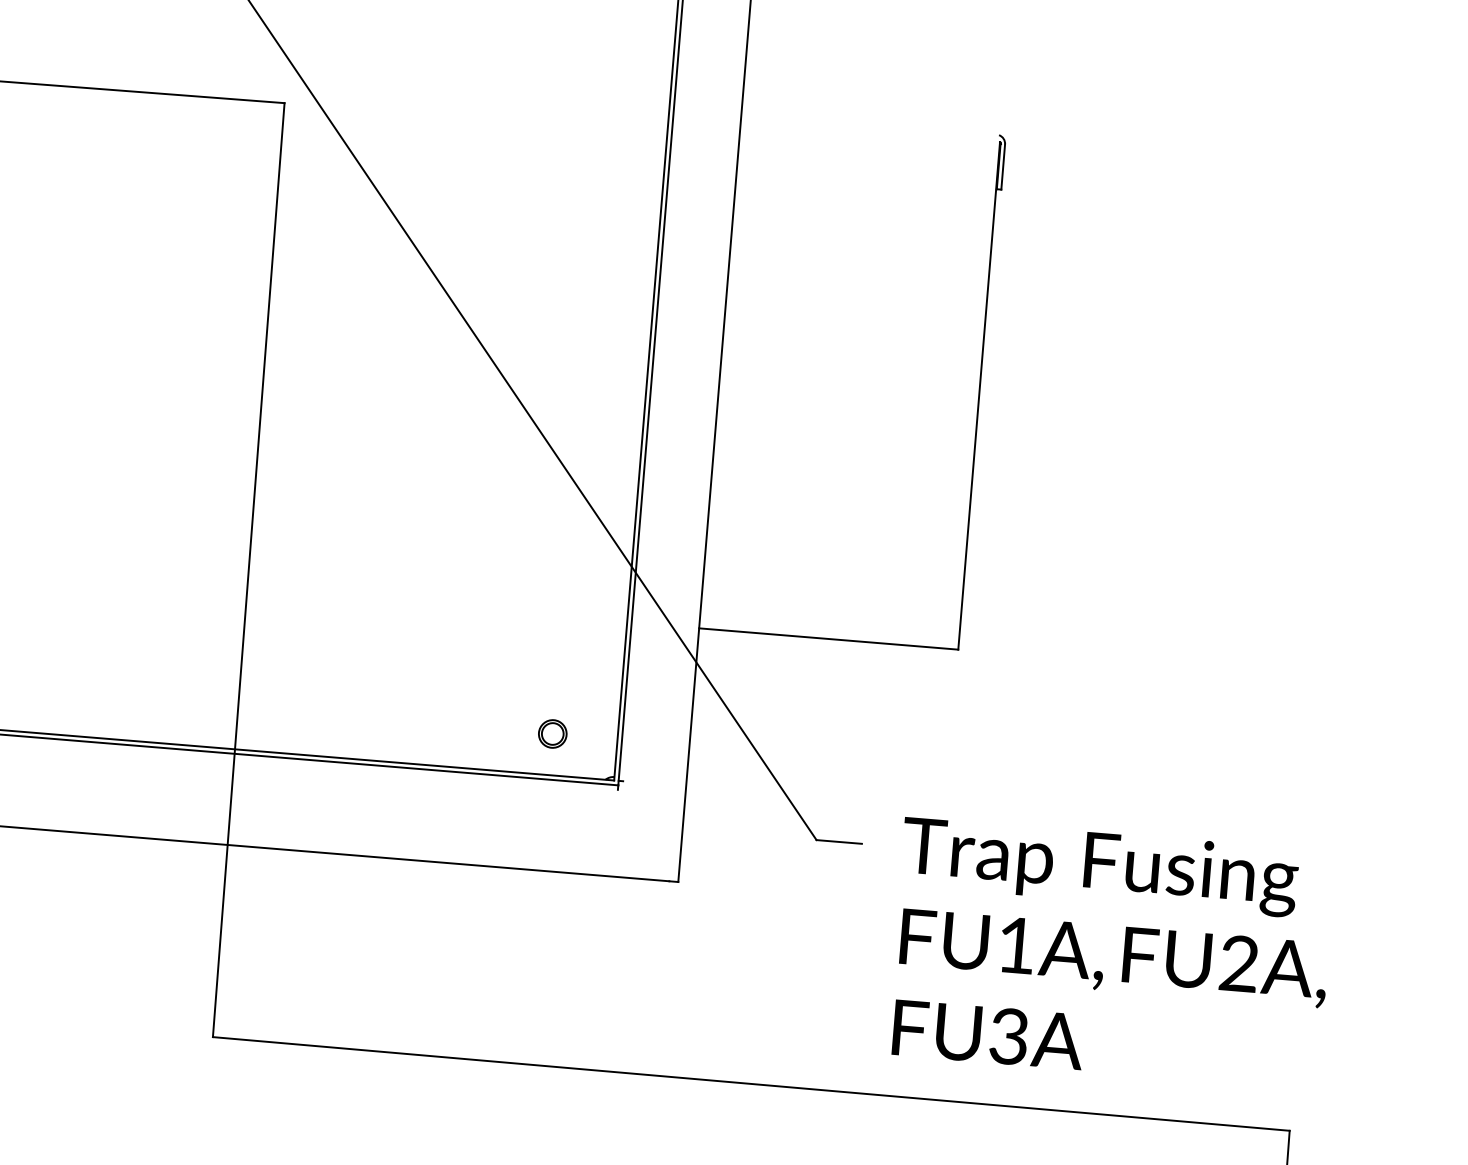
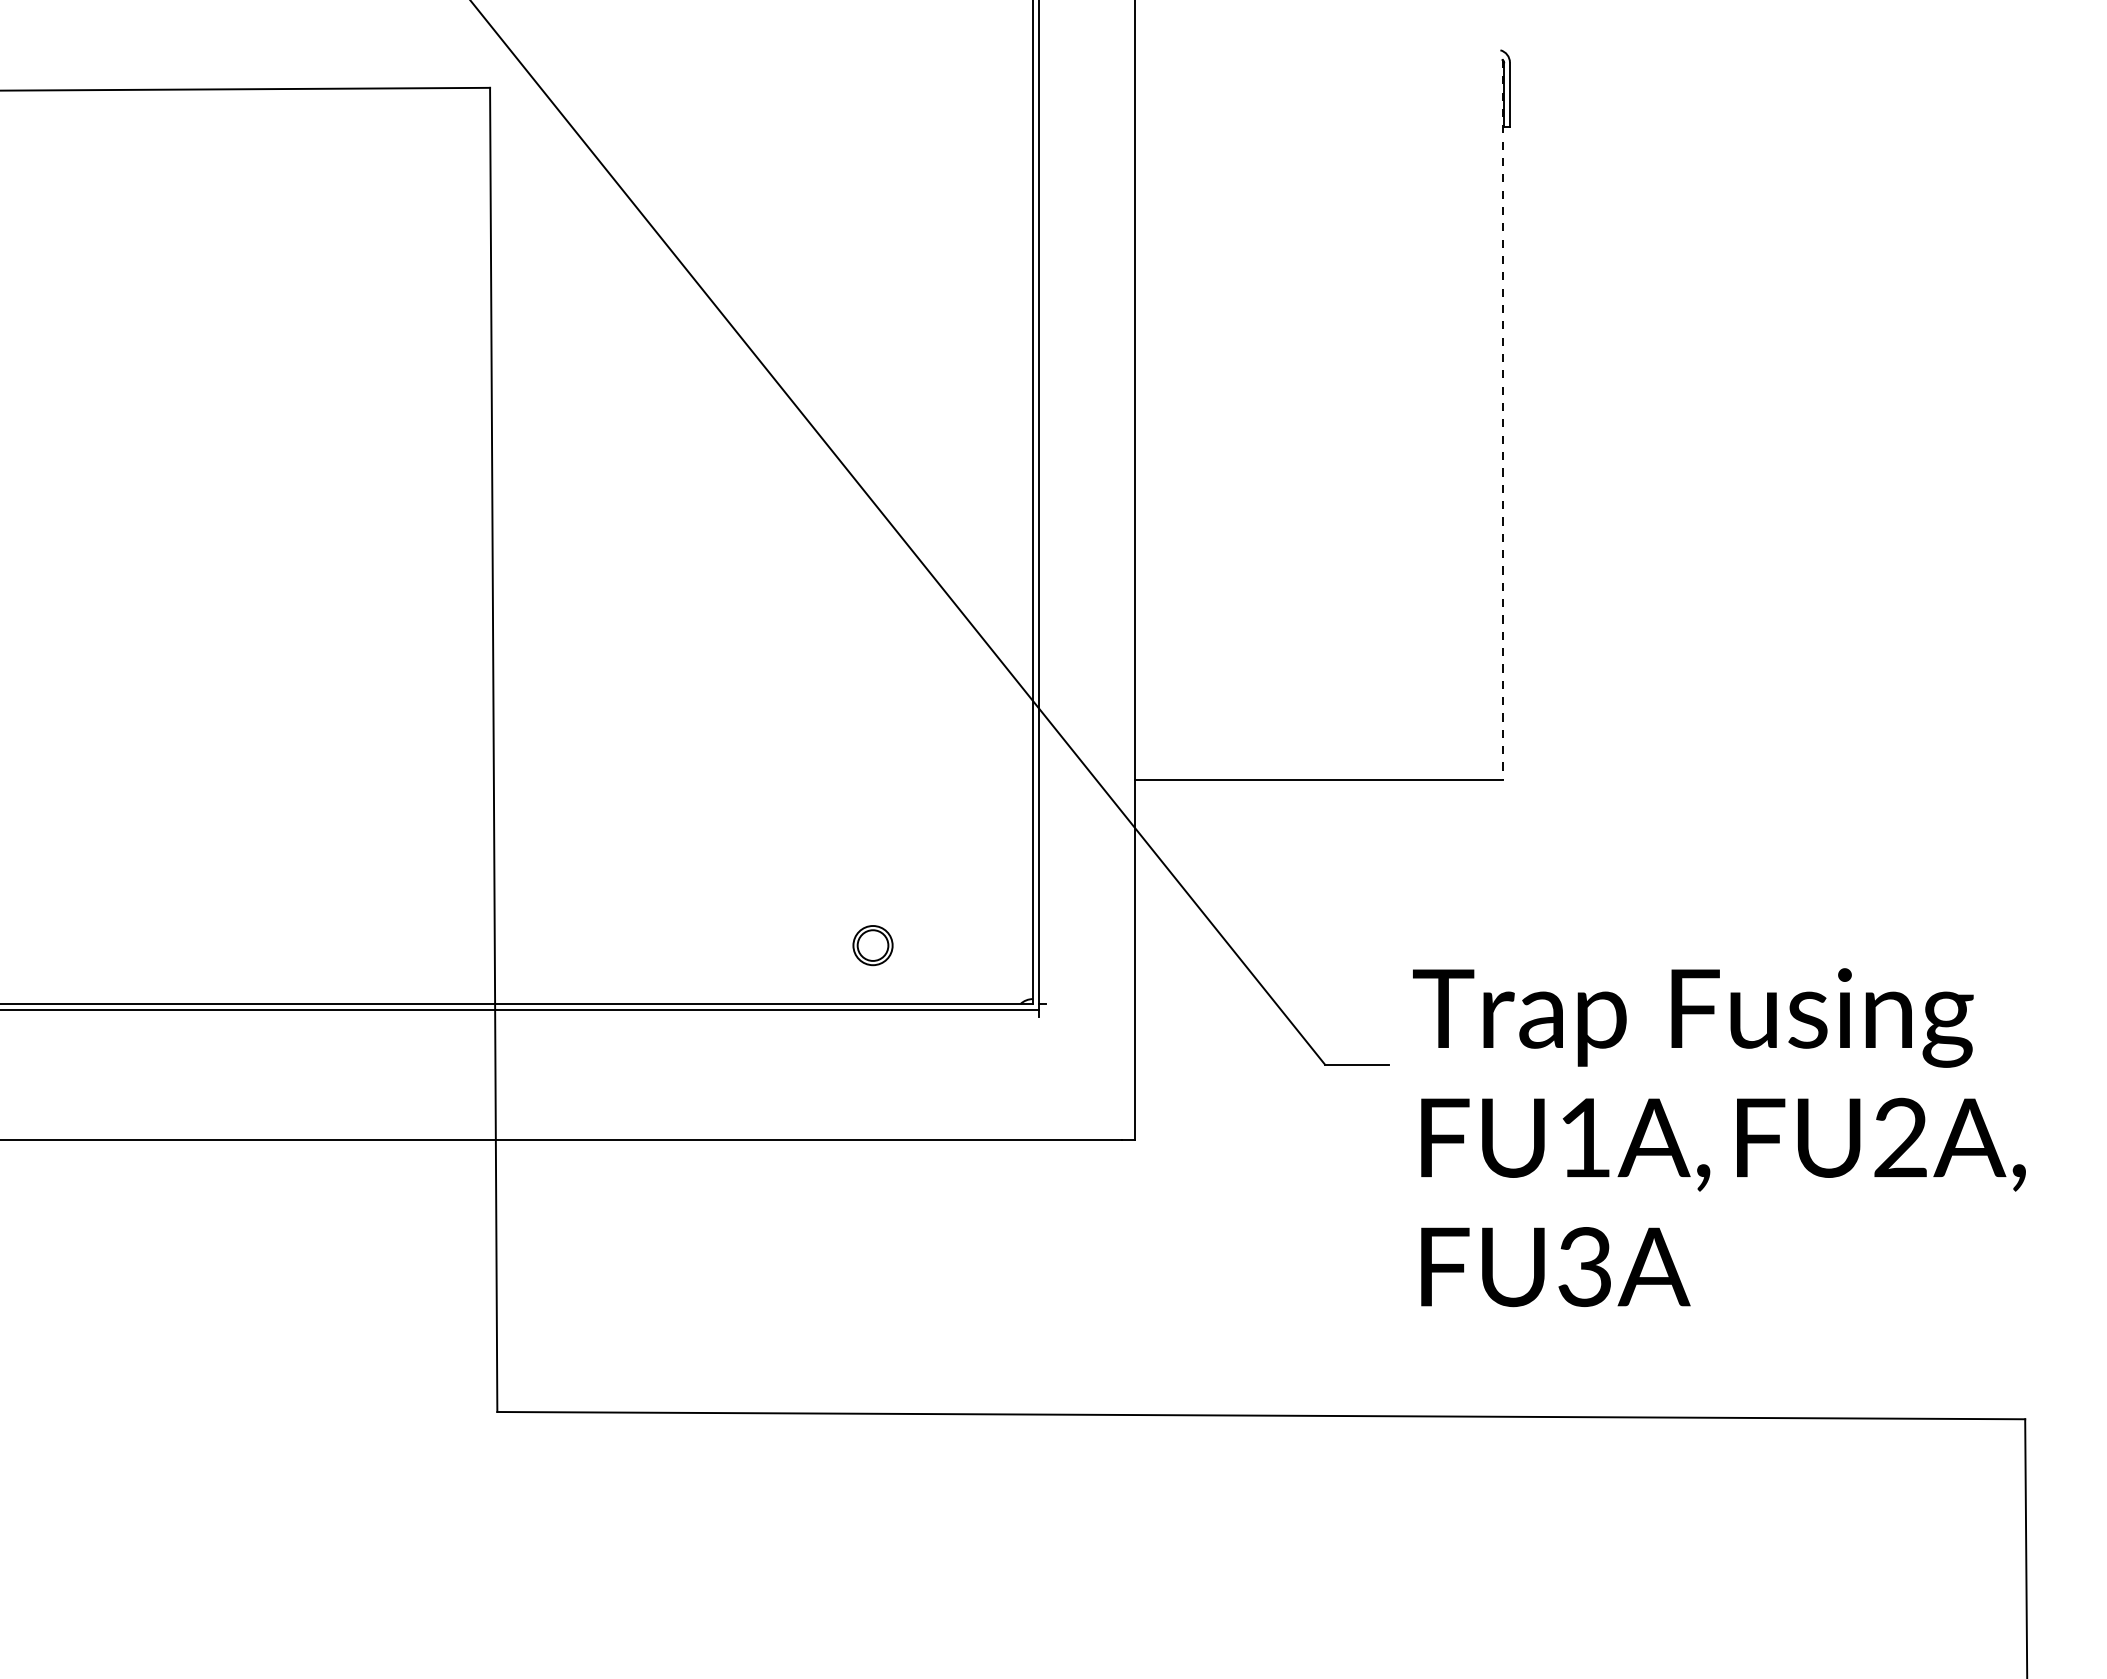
line: (979, 395) -> (1502, 419), solid -> dashed
part: (552, 733) -> (872, 945), moved
text: (1111, 953) -> (1719, 1137), moved

